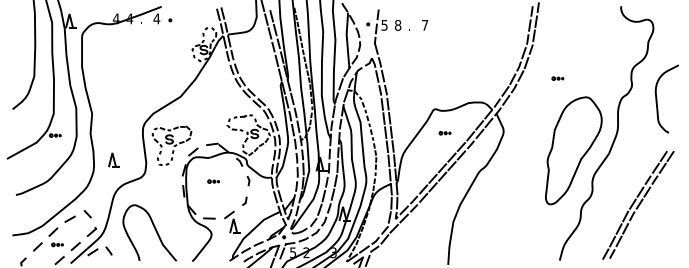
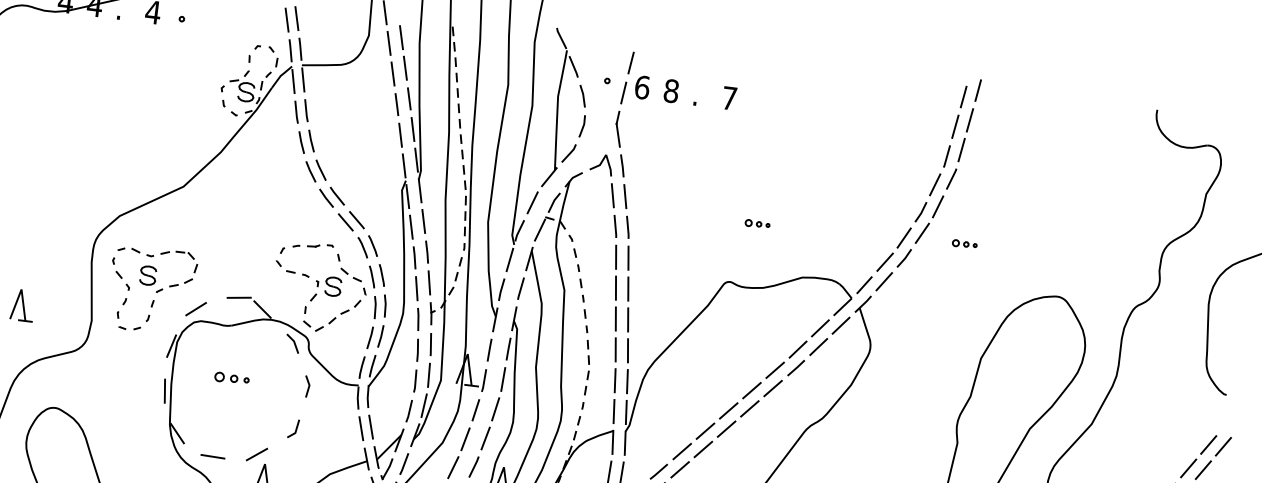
text: (384, 24) -> (642, 85), 5 -> 6
part: (557, 78) -> (964, 243), moved
part: (444, 133) -> (756, 224), moved
part: (213, 181) -> (231, 378), size x1.4

